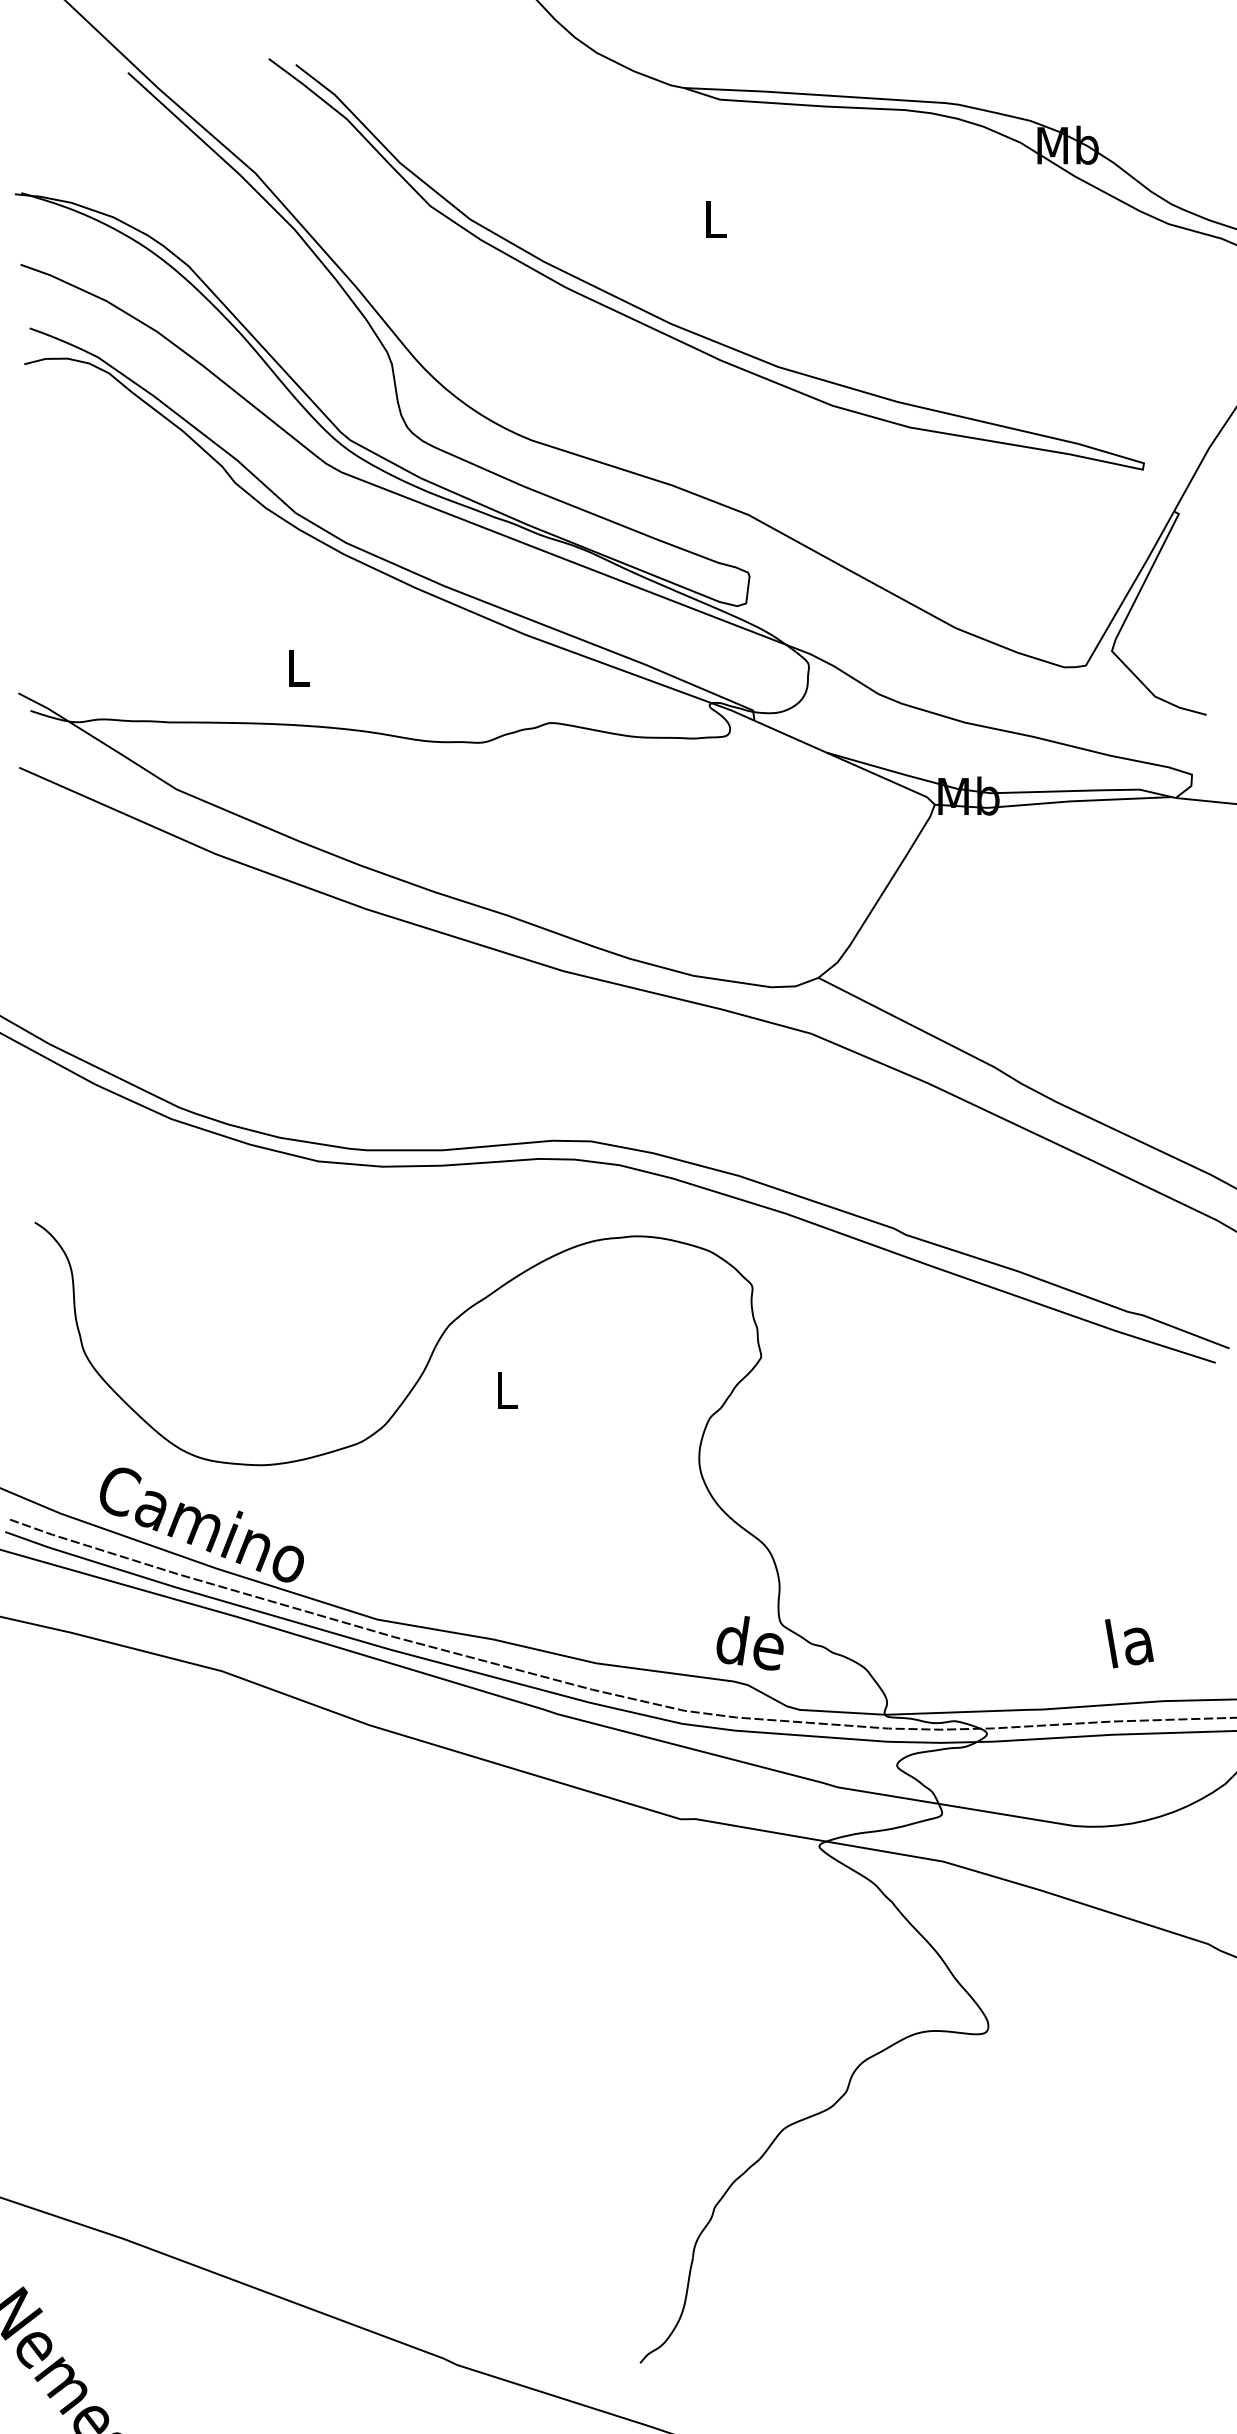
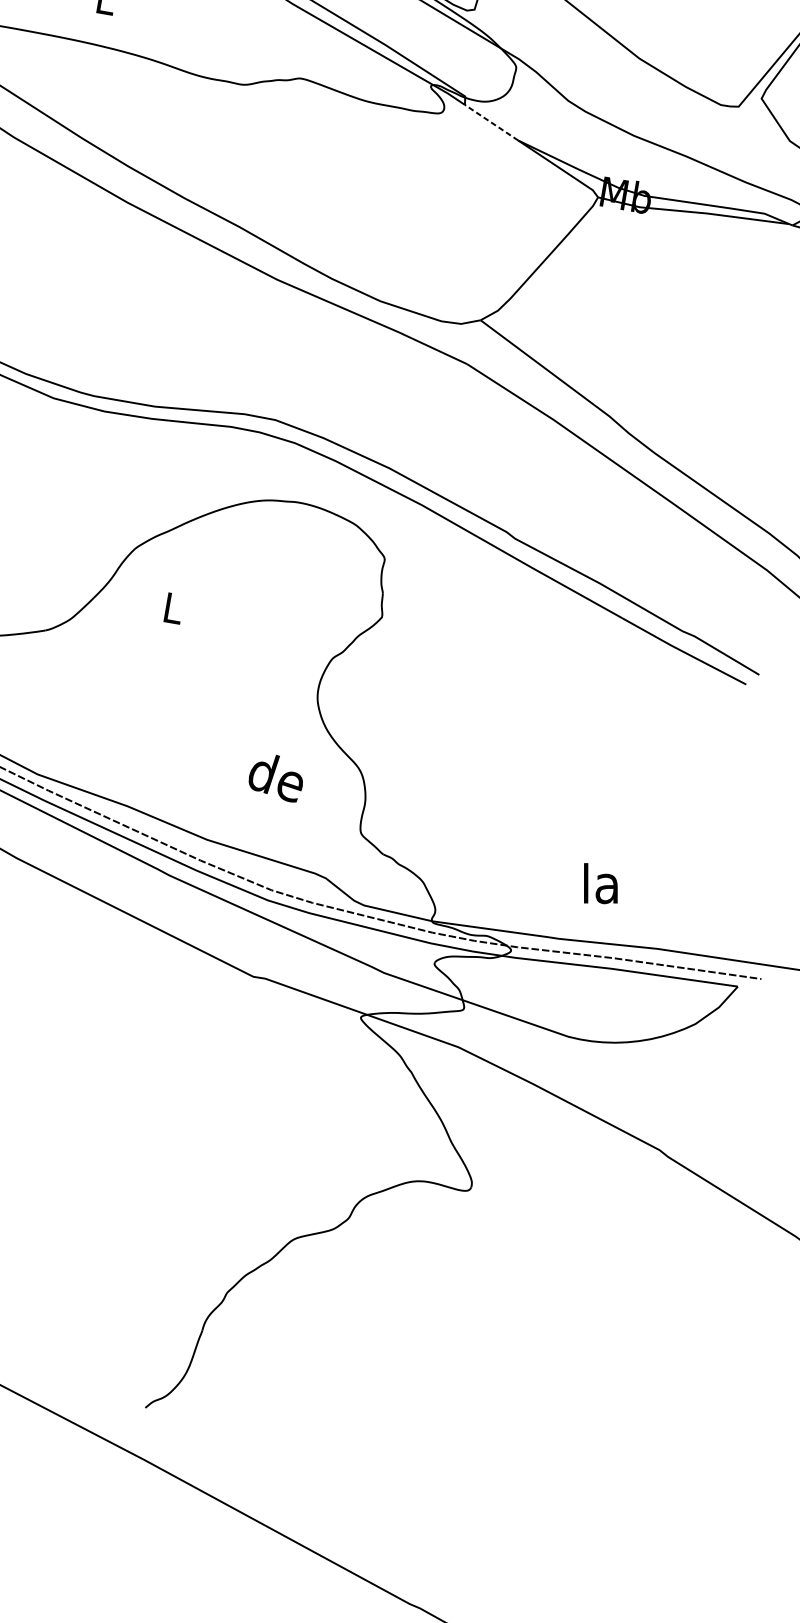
line: (789, 736) -> (490, 122), solid -> dashed
text: (749, 1643) -> (276, 777), moved
text: (1129, 1643) -> (600, 885), moved

